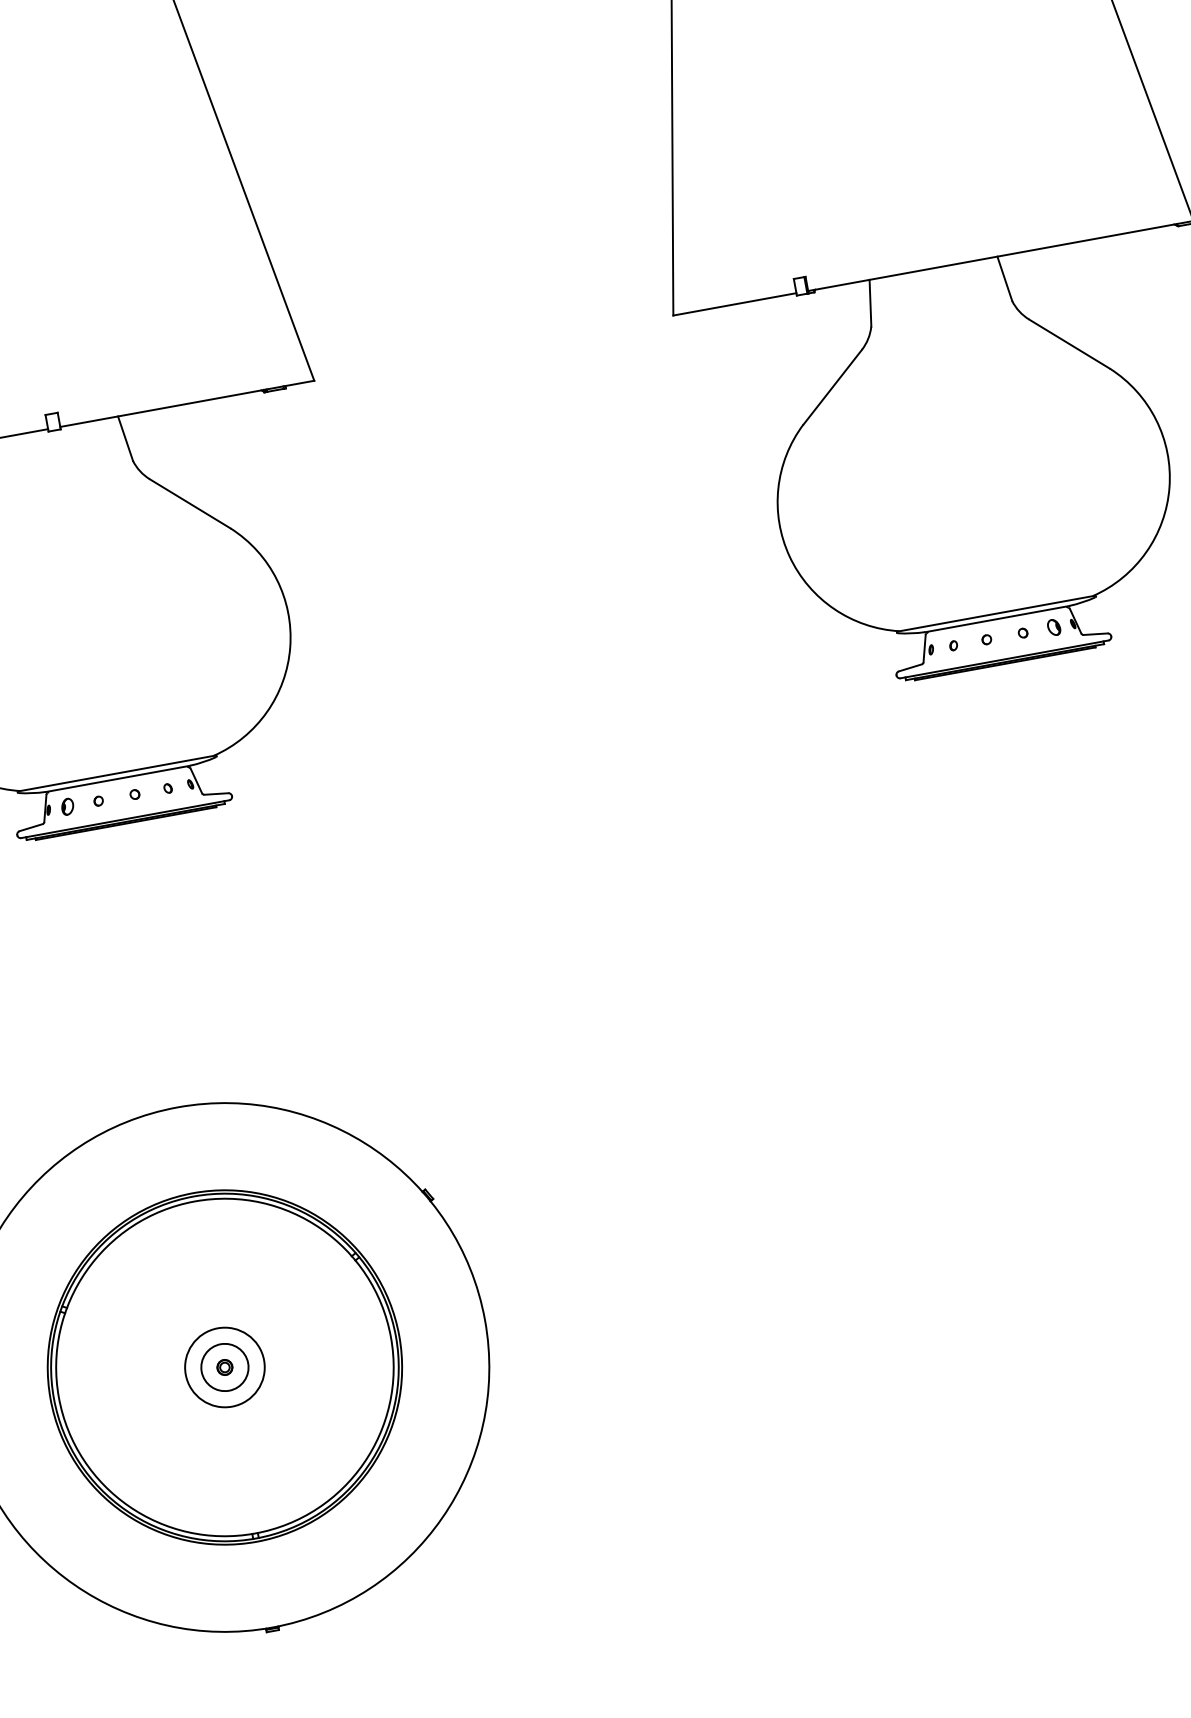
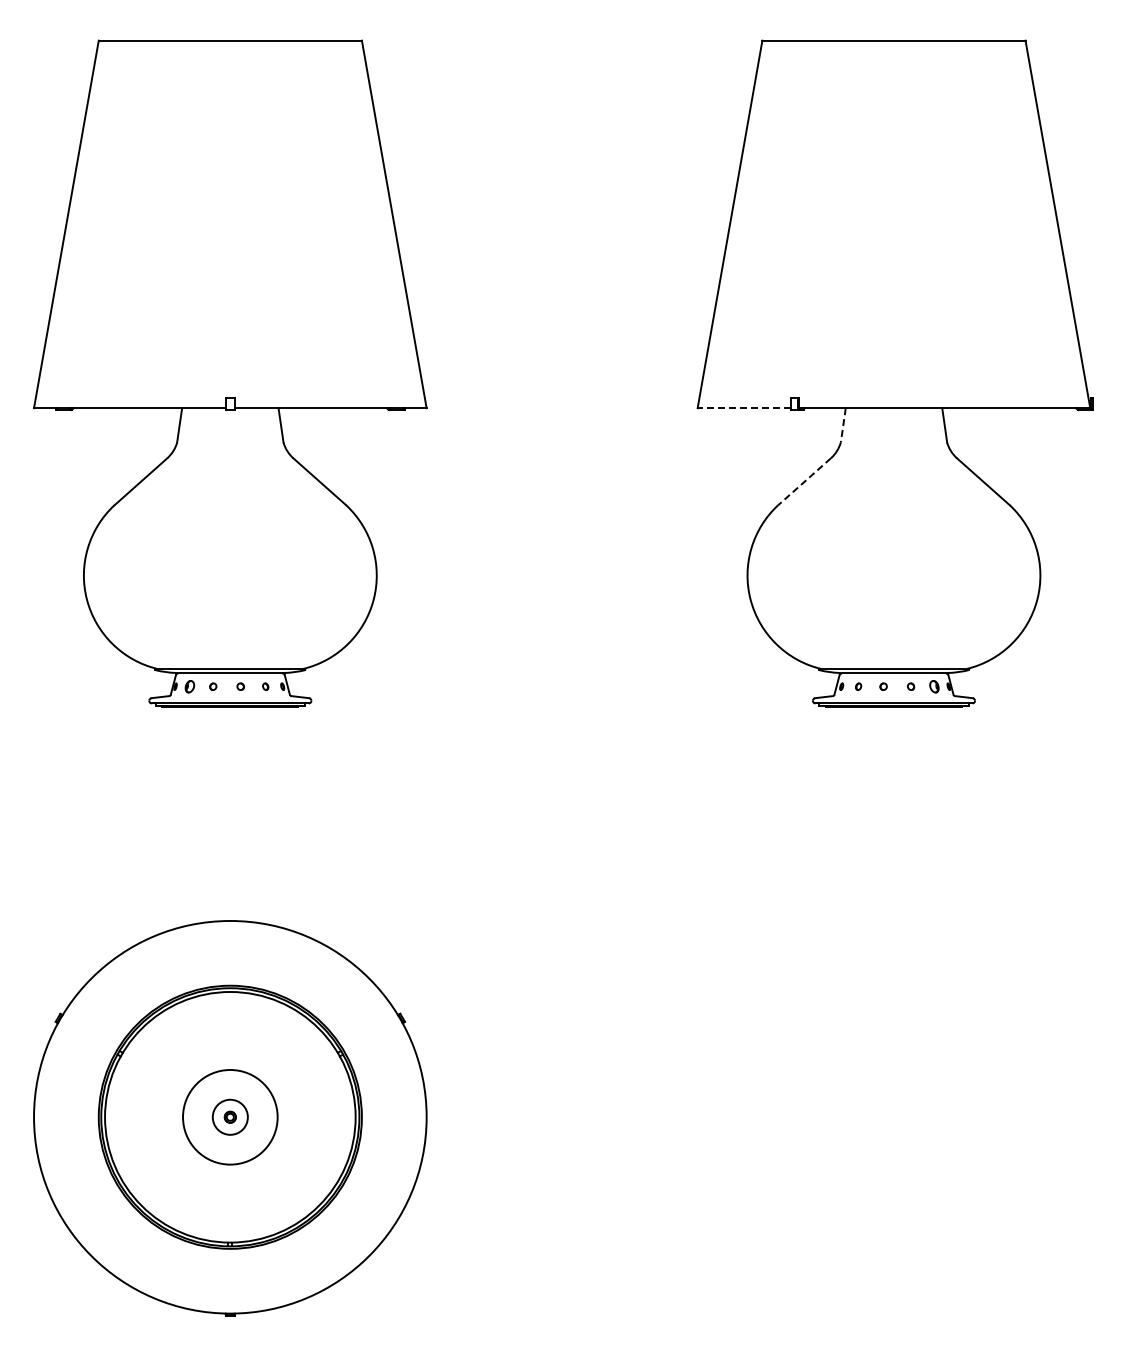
line: (870, 303) -> (843, 425), solid -> dashed
line: (734, 304) -> (743, 408), solid -> dashed
line: (832, 388) -> (804, 482), solid -> dashed
circle: (223, 1366) -> (229, 1116), size x1.6

